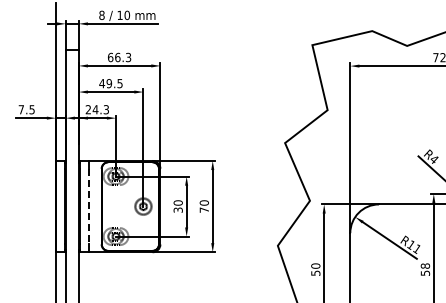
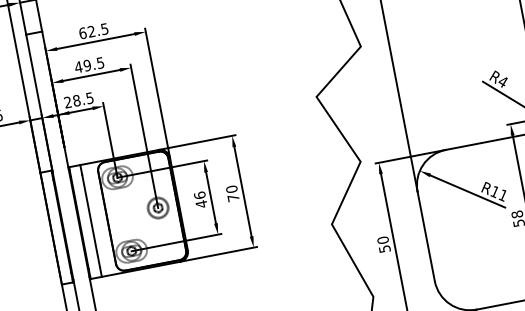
text: (122, 57) -> (97, 30), 66.3 -> 62.5
text: (100, 109) -> (82, 99), 24.3 -> 28.5
line: (88, 206) -> (90, 220), dashed -> solid
text: (177, 206) -> (199, 199), 30 -> 46

